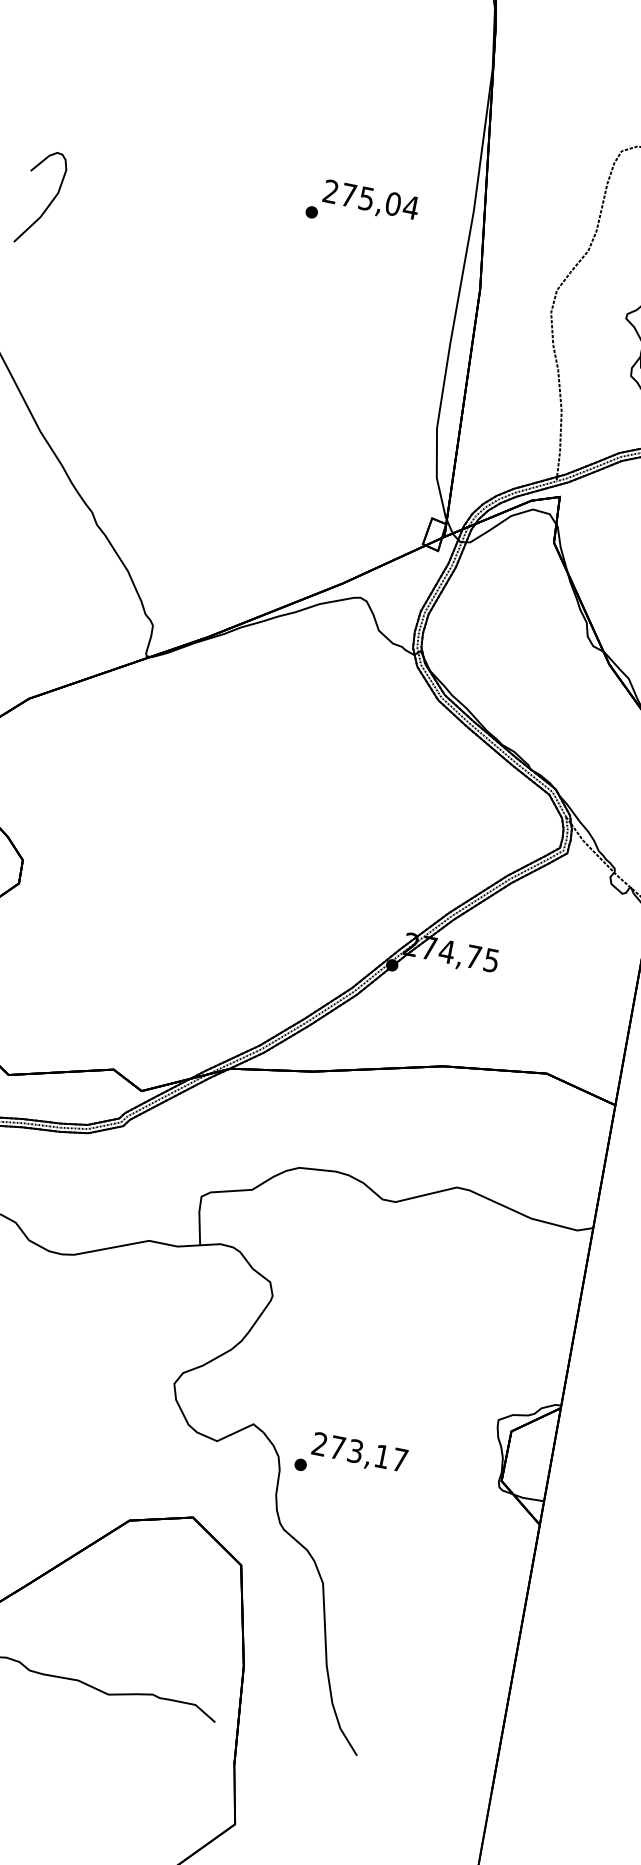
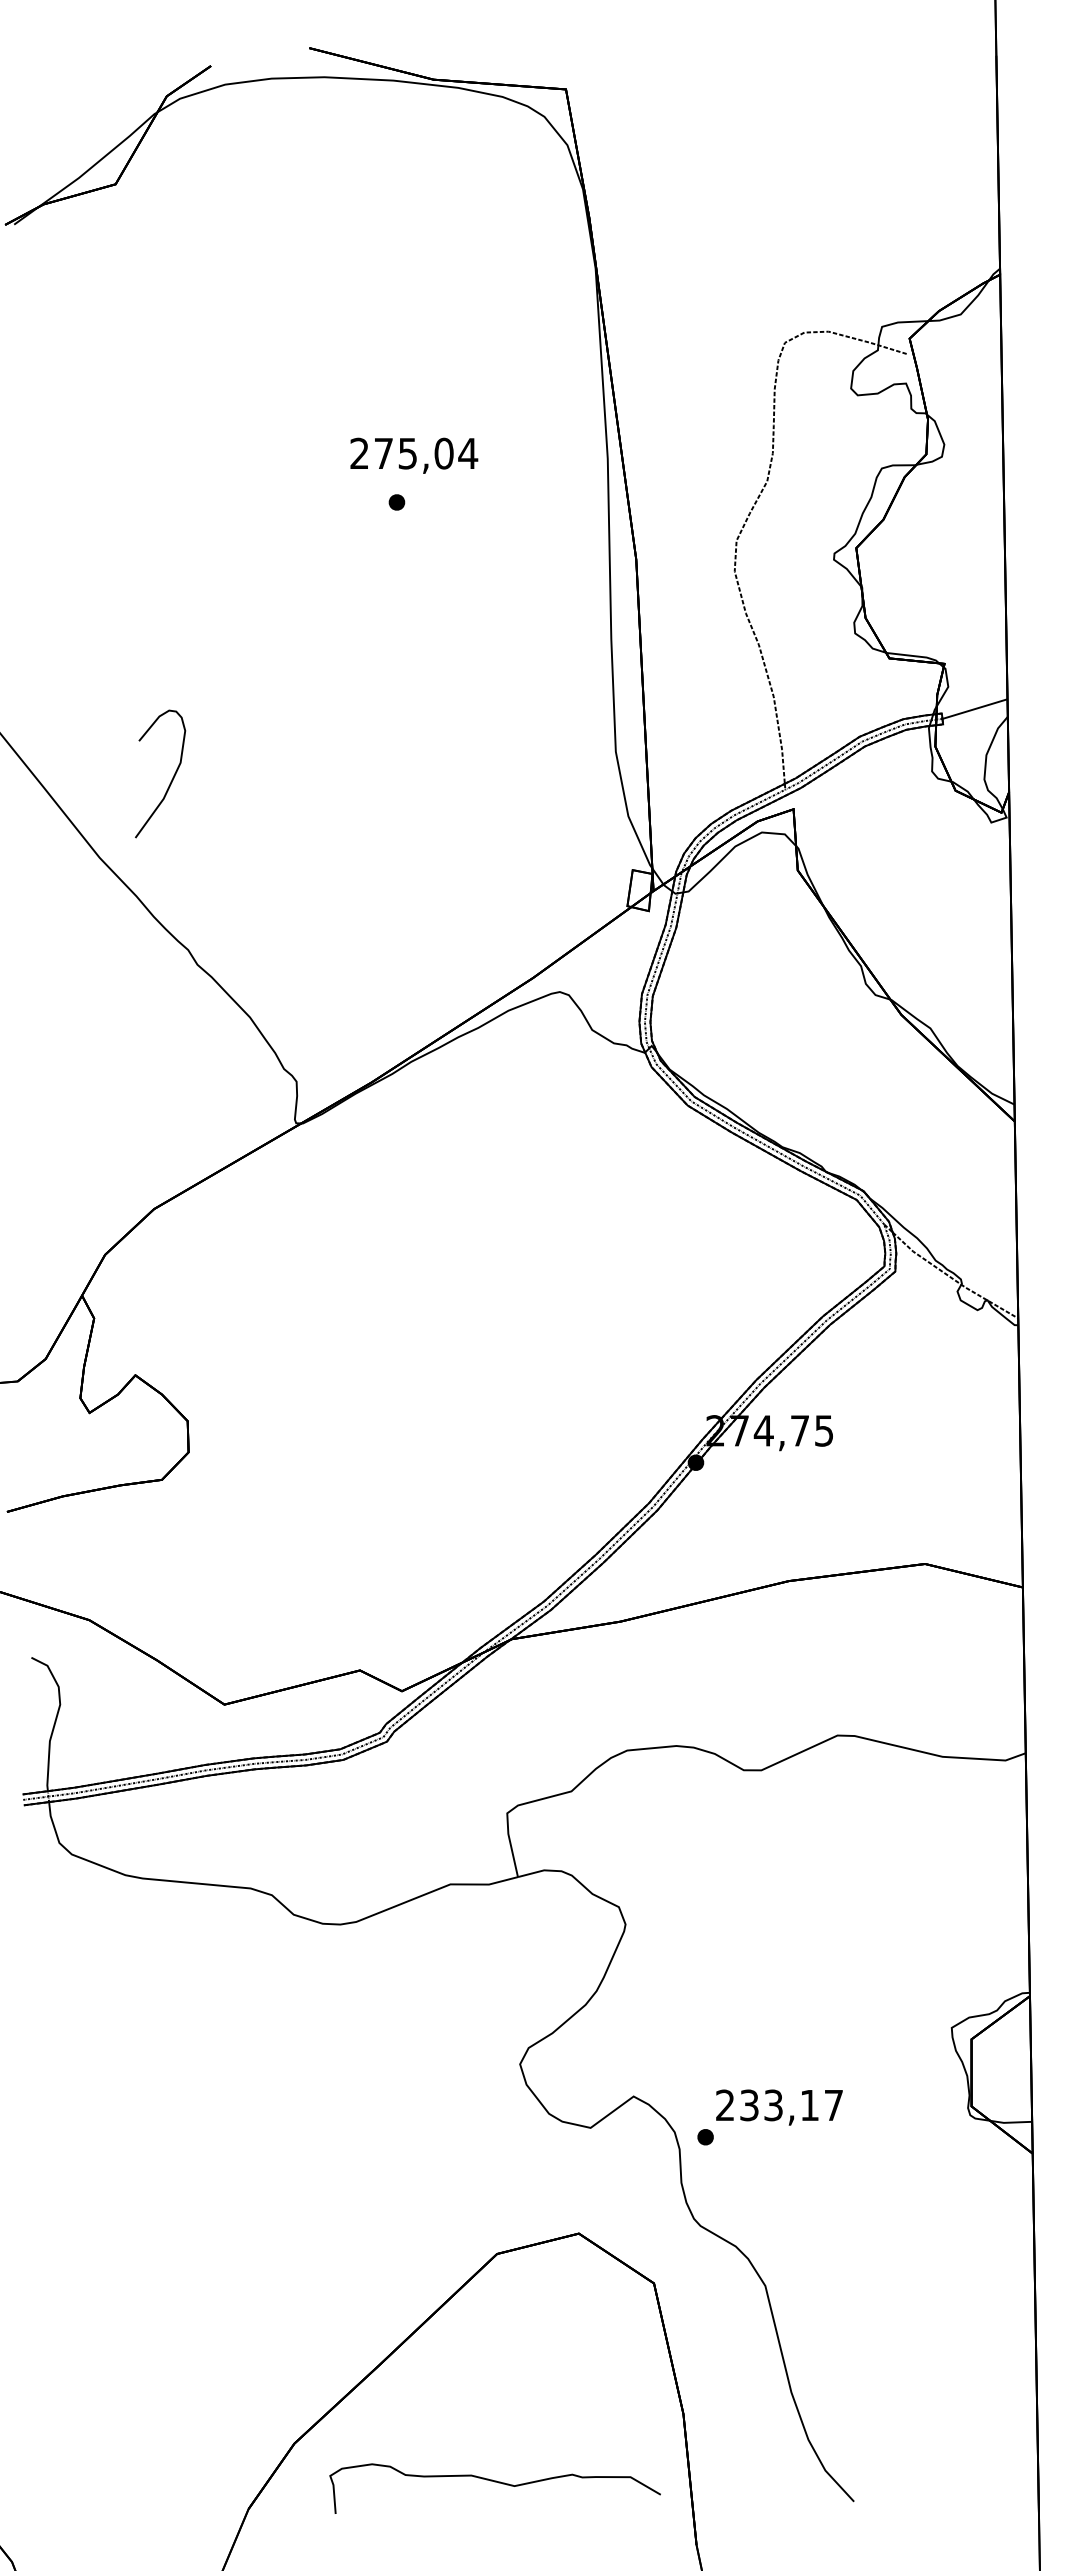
text: (371, 201) -> (414, 455), moved
curve: (49, 204) -> (171, 779), moved
text: (337, 1447) -> (749, 2105), 273,17 -> 233,17

